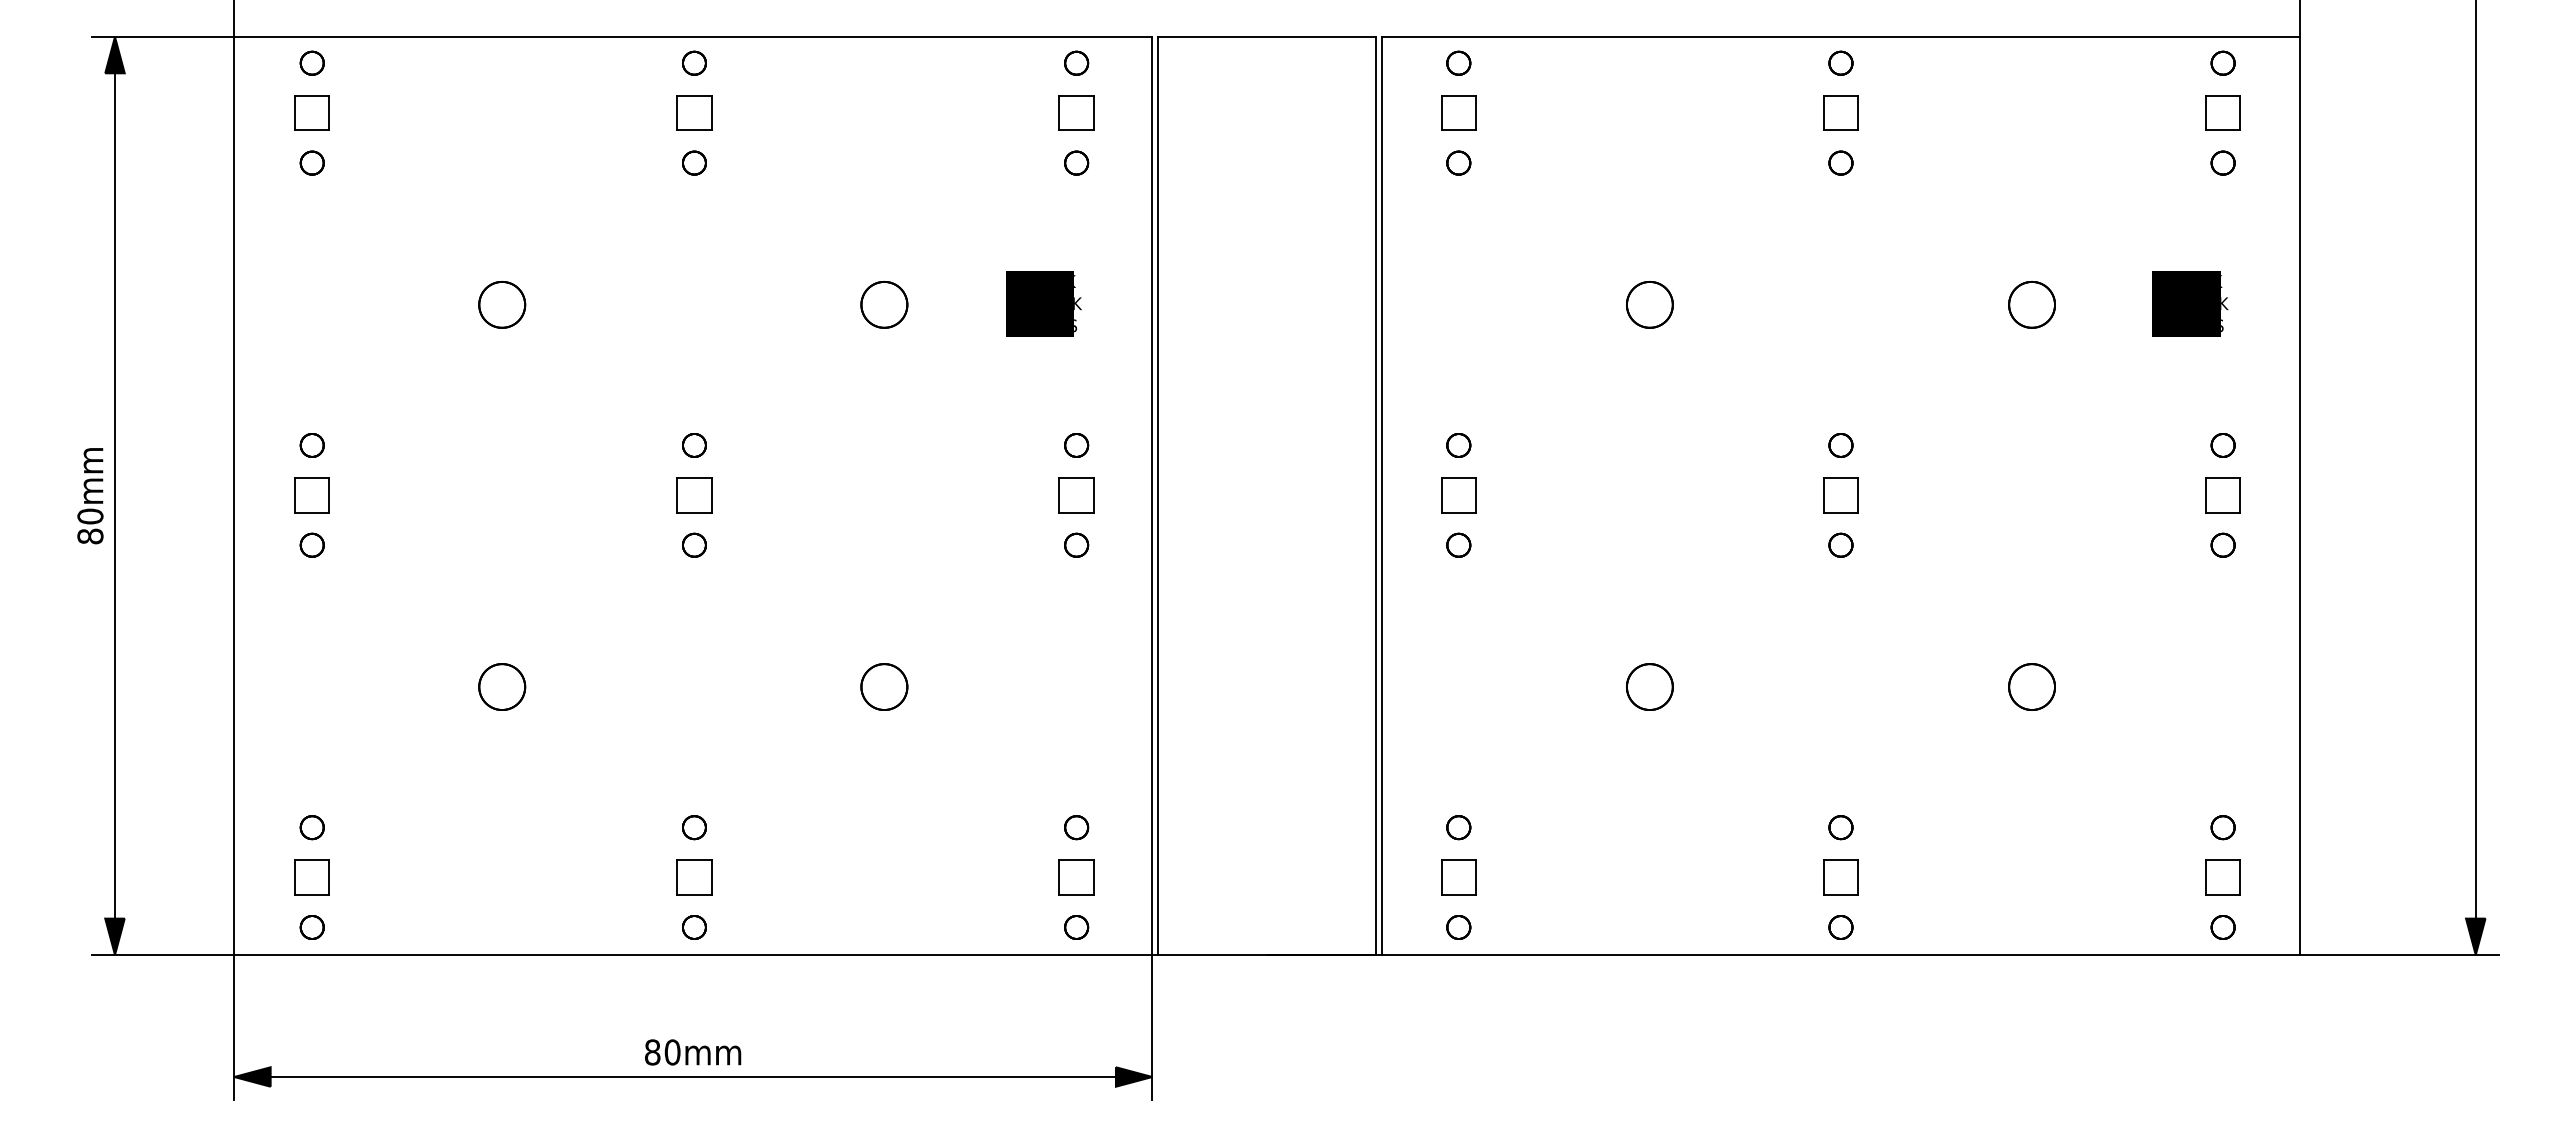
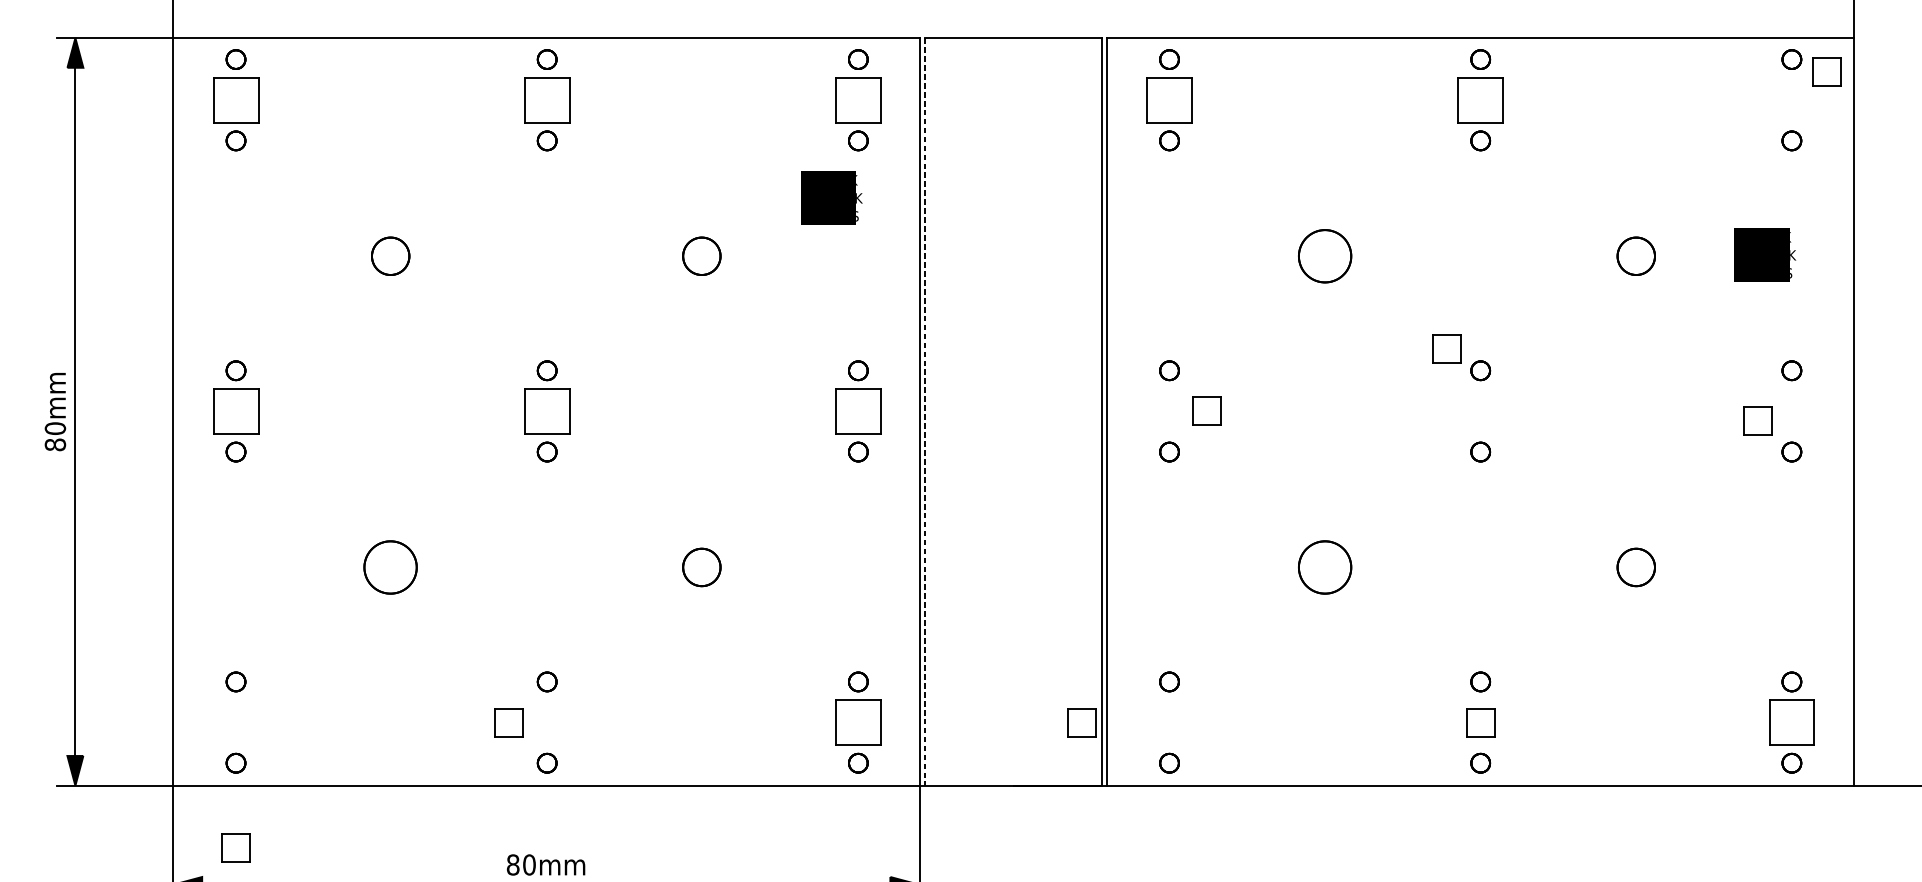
part: (311, 112) -> (235, 99), size x1.6
part: (694, 112) -> (547, 99), size x1.6
part: (1076, 112) -> (858, 99), size x1.6
part: (1458, 112) -> (1169, 99), size x1.6
part: (1840, 112) -> (1480, 99), size x1.6
part: (2222, 112) -> (1826, 71), moved
text: (1043, 303) -> (831, 198), moved
part: (1649, 304) -> (1324, 255), size x1.4
part: (311, 495) -> (235, 411), size x1.6
part: (694, 495) -> (547, 411), size x1.6
part: (1076, 495) -> (858, 411), size x1.6
part: (1458, 495) -> (1206, 411), moved
part: (1840, 495) -> (1446, 348), moved
part: (2222, 495) -> (1757, 421), moved
line: (1158, 496) -> (925, 412), solid -> dashed
part: (502, 686) -> (390, 567), size x1.4
part: (1649, 686) -> (1324, 567), size x1.4
part: (311, 877) -> (235, 847), moved
part: (694, 877) -> (508, 722), moved
part: (1076, 877) -> (858, 722), size x1.6
part: (1458, 877) -> (1081, 722), moved
part: (2222, 877) -> (1791, 722), size x1.6

